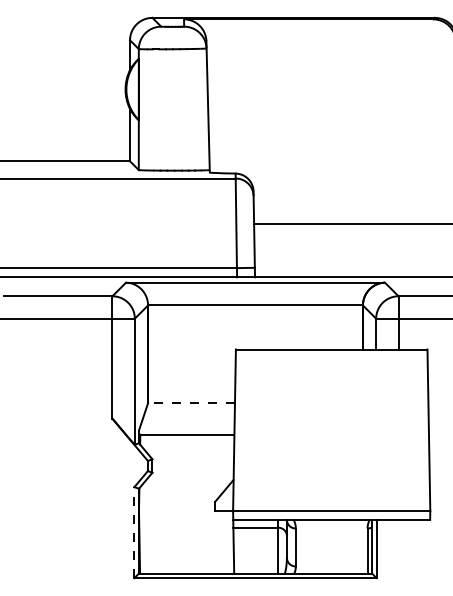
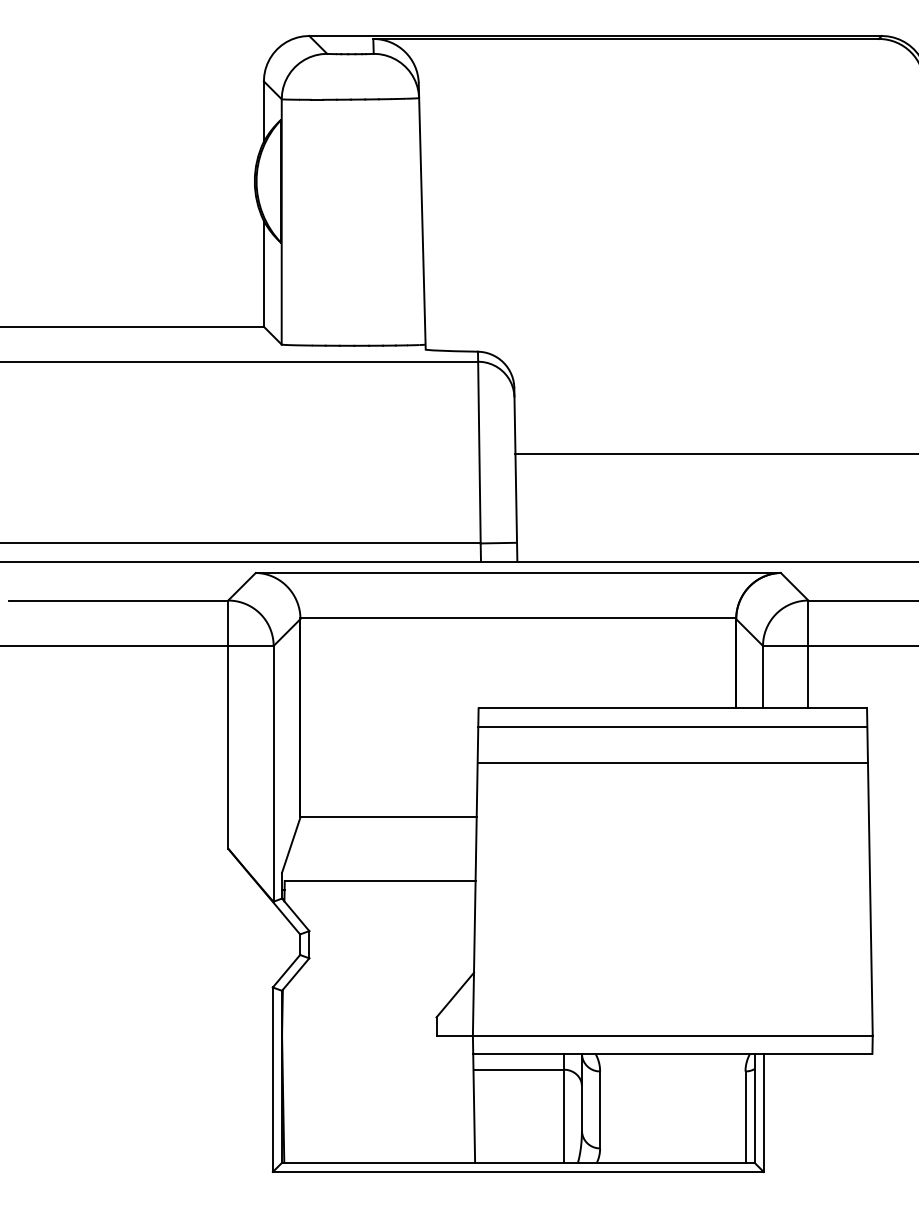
line: (331, 358) -> (672, 726), added
line: (331, 376) -> (672, 763), added
line: (191, 403) -> (388, 817), dashed -> solid
line: (134, 532) -> (272, 1079), dashed -> solid

